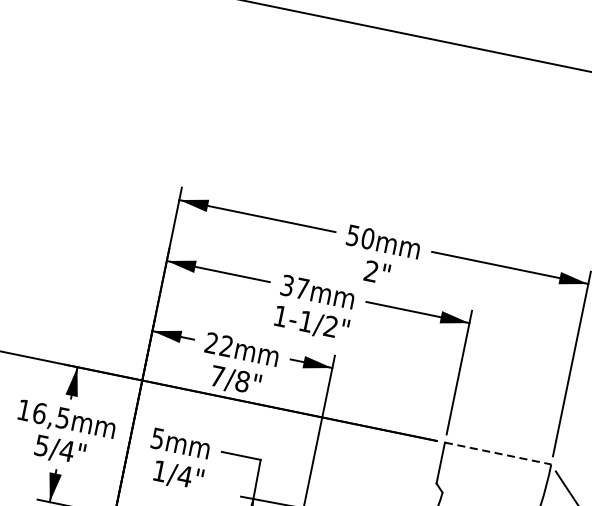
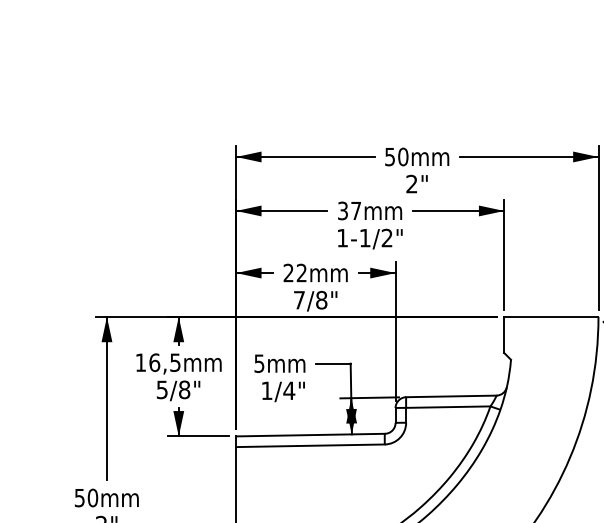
text: (67, 450) -> (184, 389), 5/4" -> 5/8"
line: (498, 453) -> (551, 316), dashed -> solid

